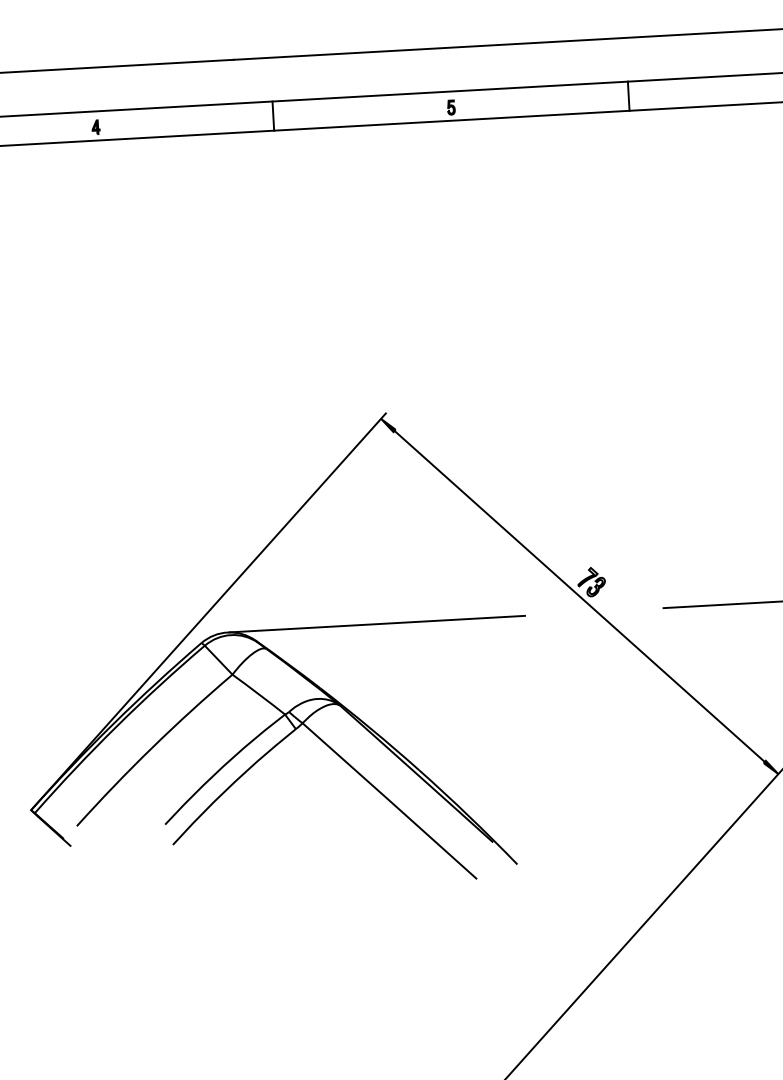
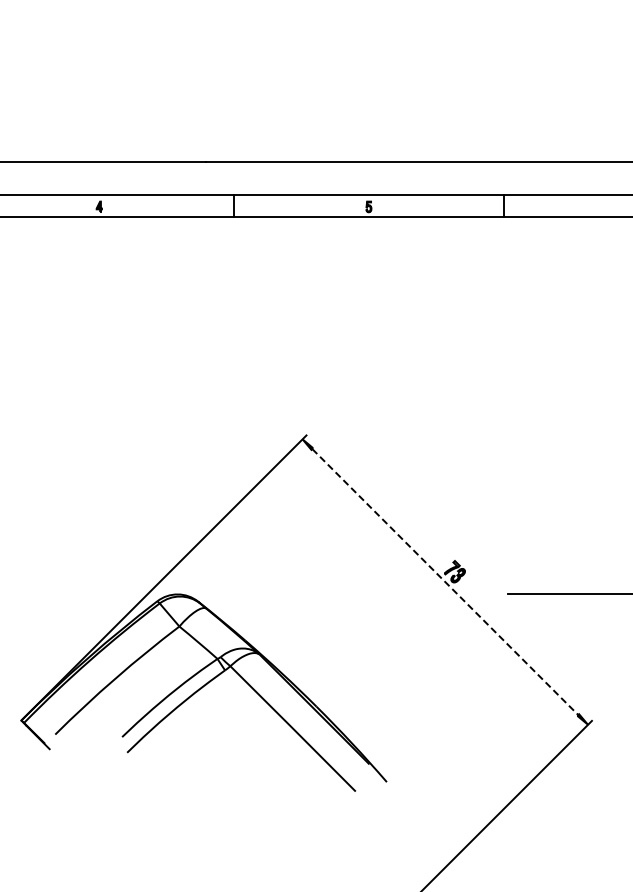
line: (579, 597) -> (445, 582), solid -> dashed
line: (376, 624) -> (290, 594), removed

